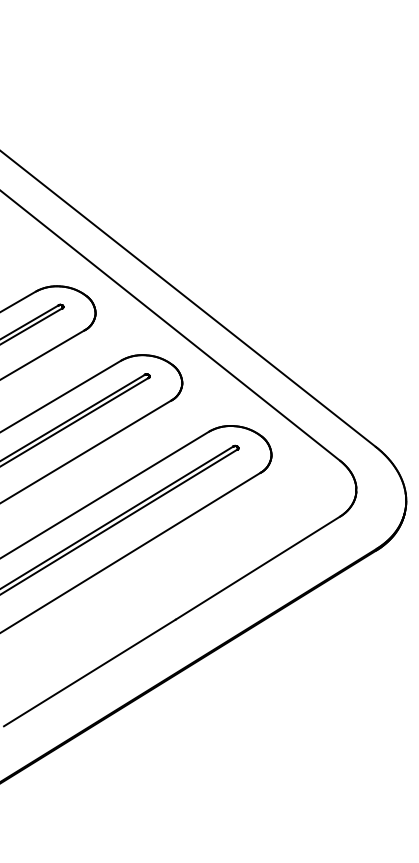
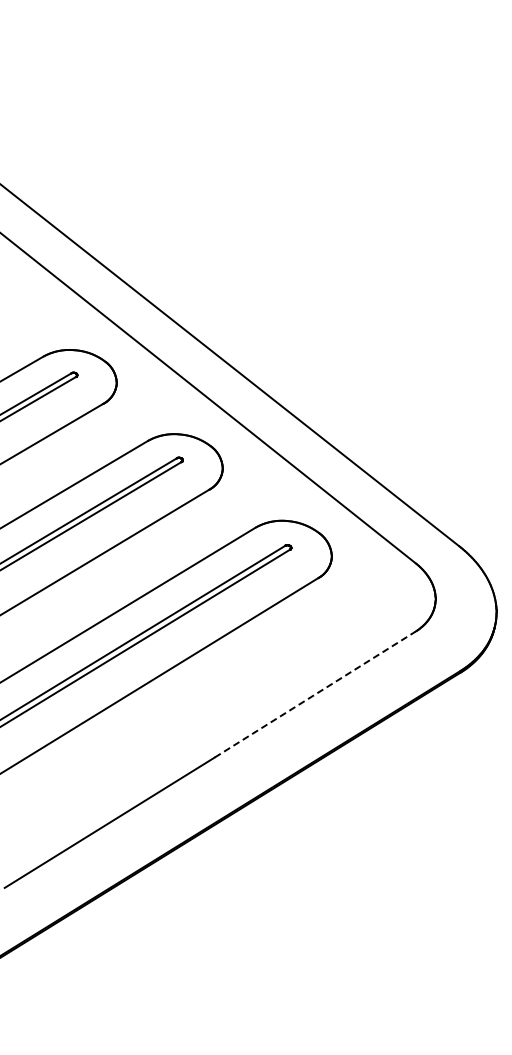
line: (258, 568) -> (315, 694), solid -> dashed

